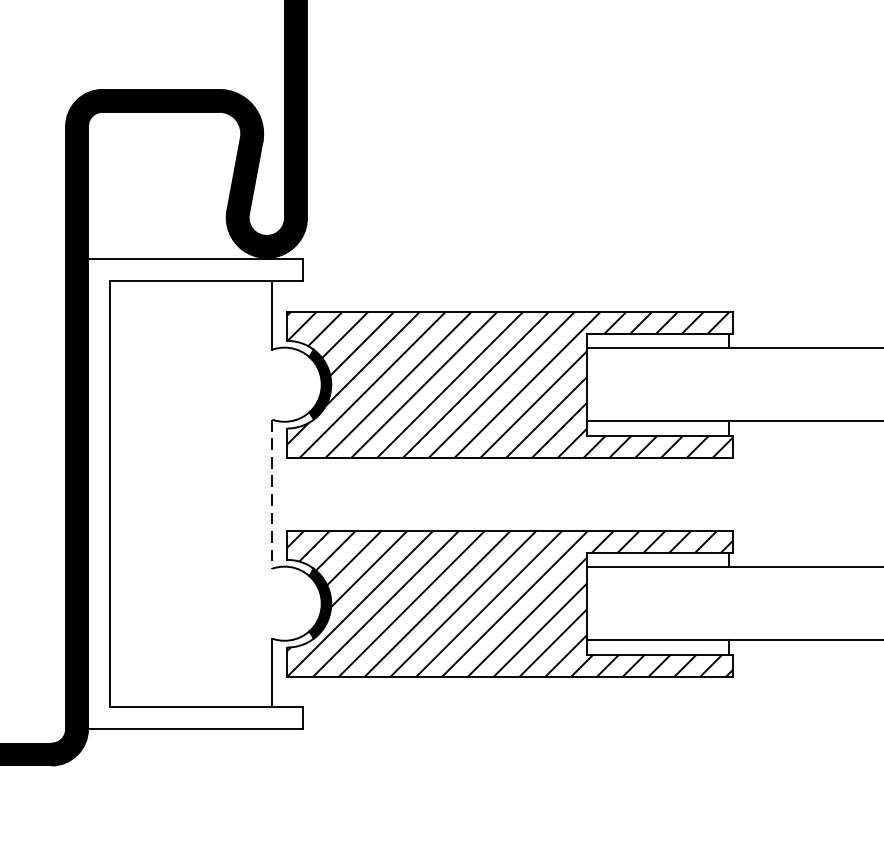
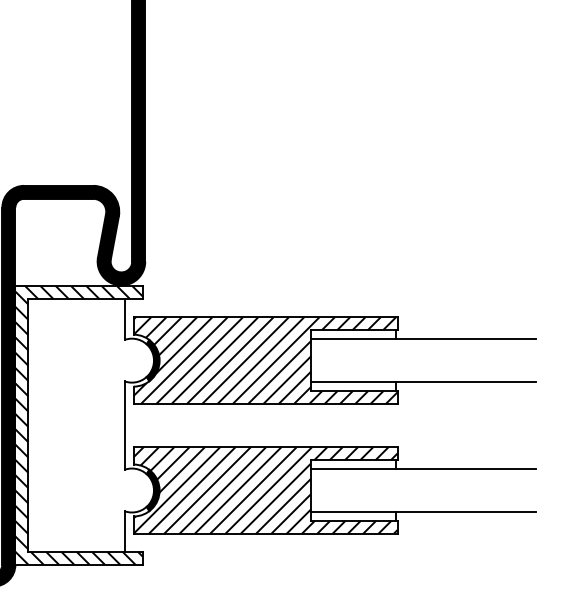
hatch: (194, 494) -> (78, 425), added
line: (272, 495) -> (124, 426), dashed -> solid

